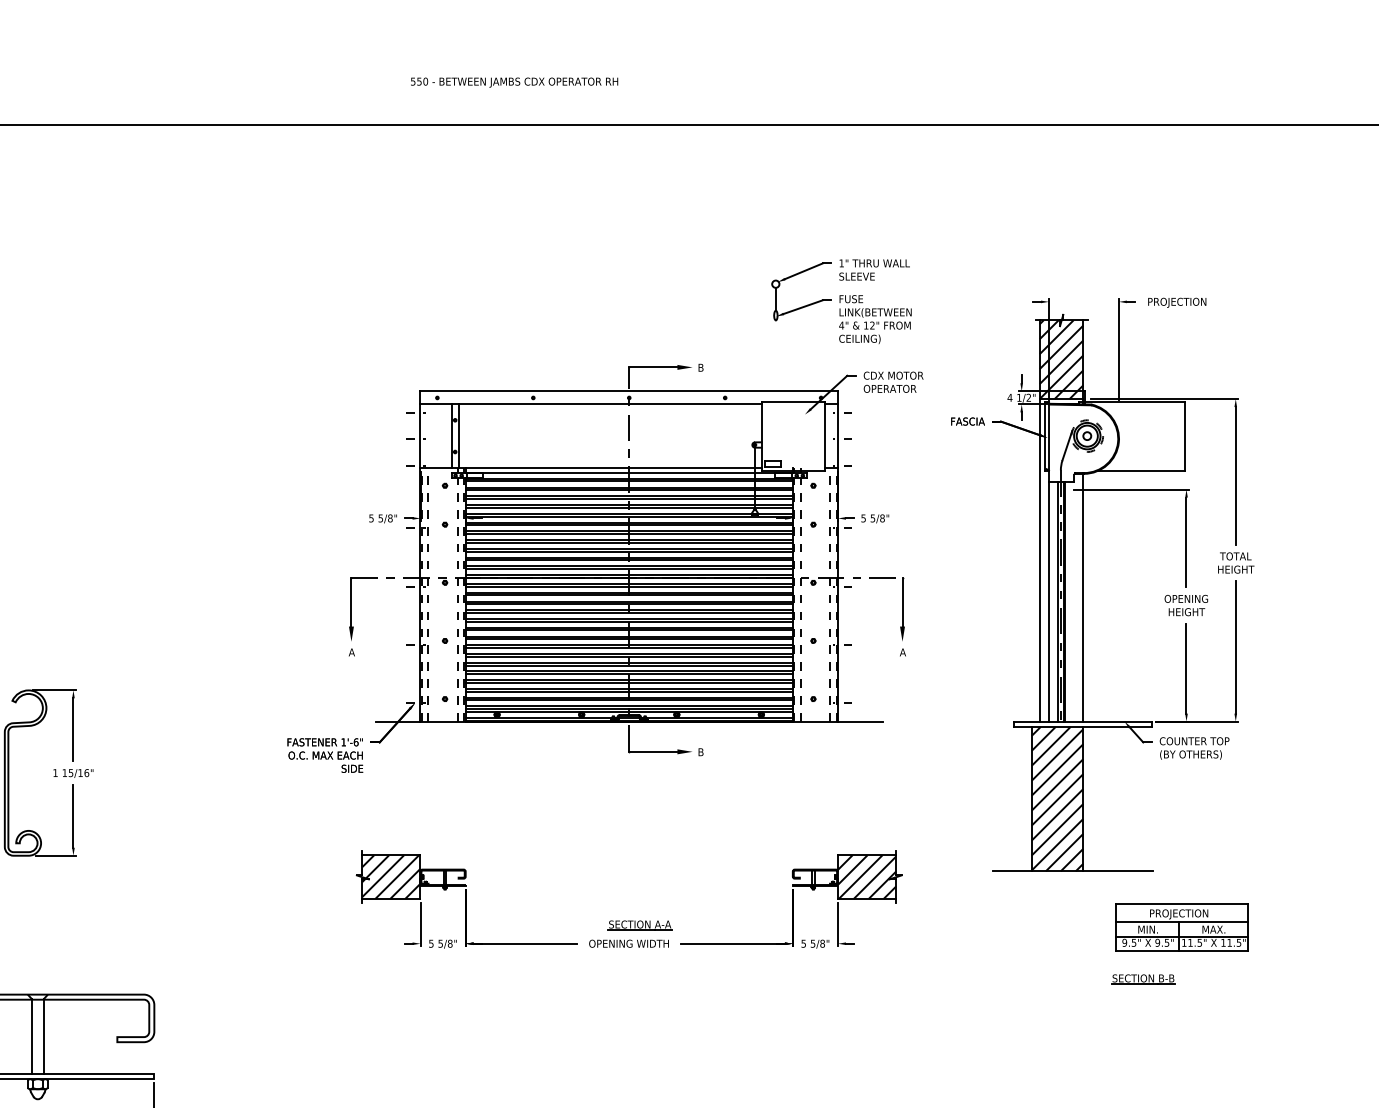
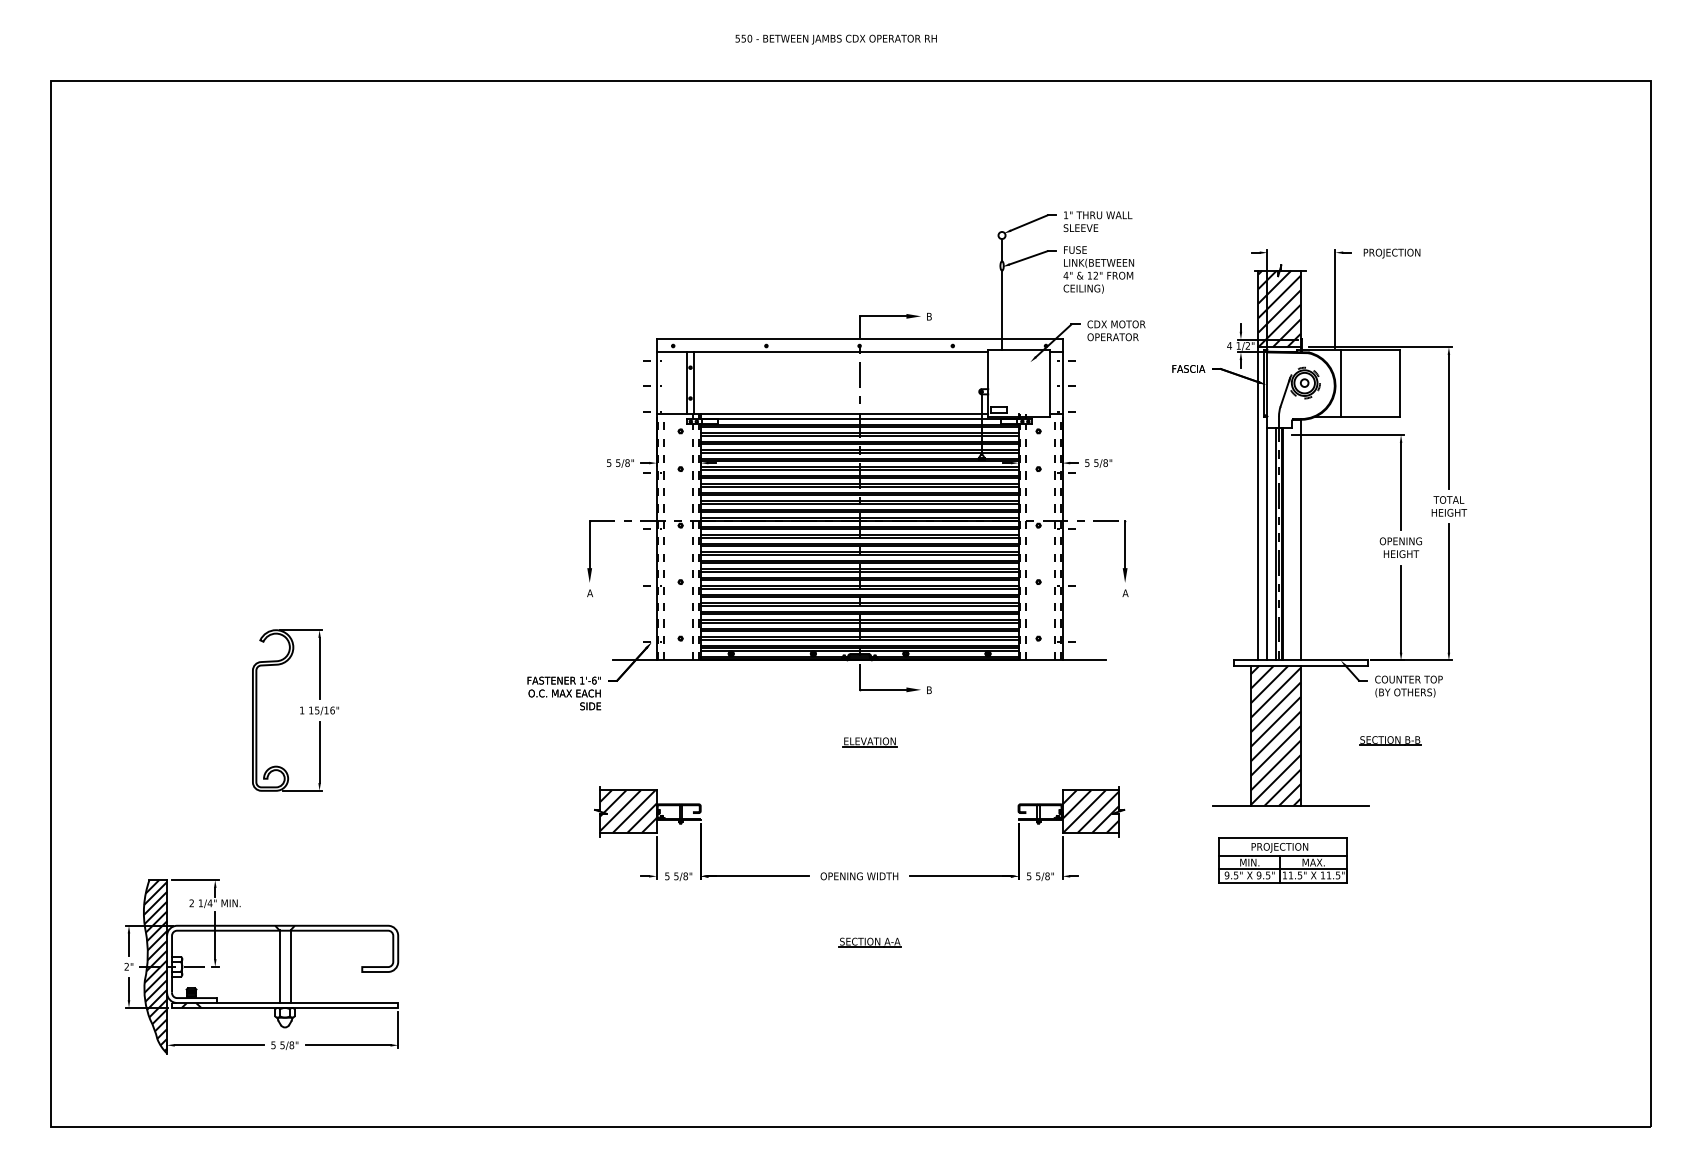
text: (513, 82) -> (835, 39), moved
line: (776, 360) -> (1002, 309), added
line: (1124, 435) -> (1340, 382), added
part: (639, 805) -> (869, 742), added
part: (639, 925) -> (869, 942), moved
part: (1181, 927) -> (1282, 860), moved
part: (1143, 978) -> (1390, 740), moved

